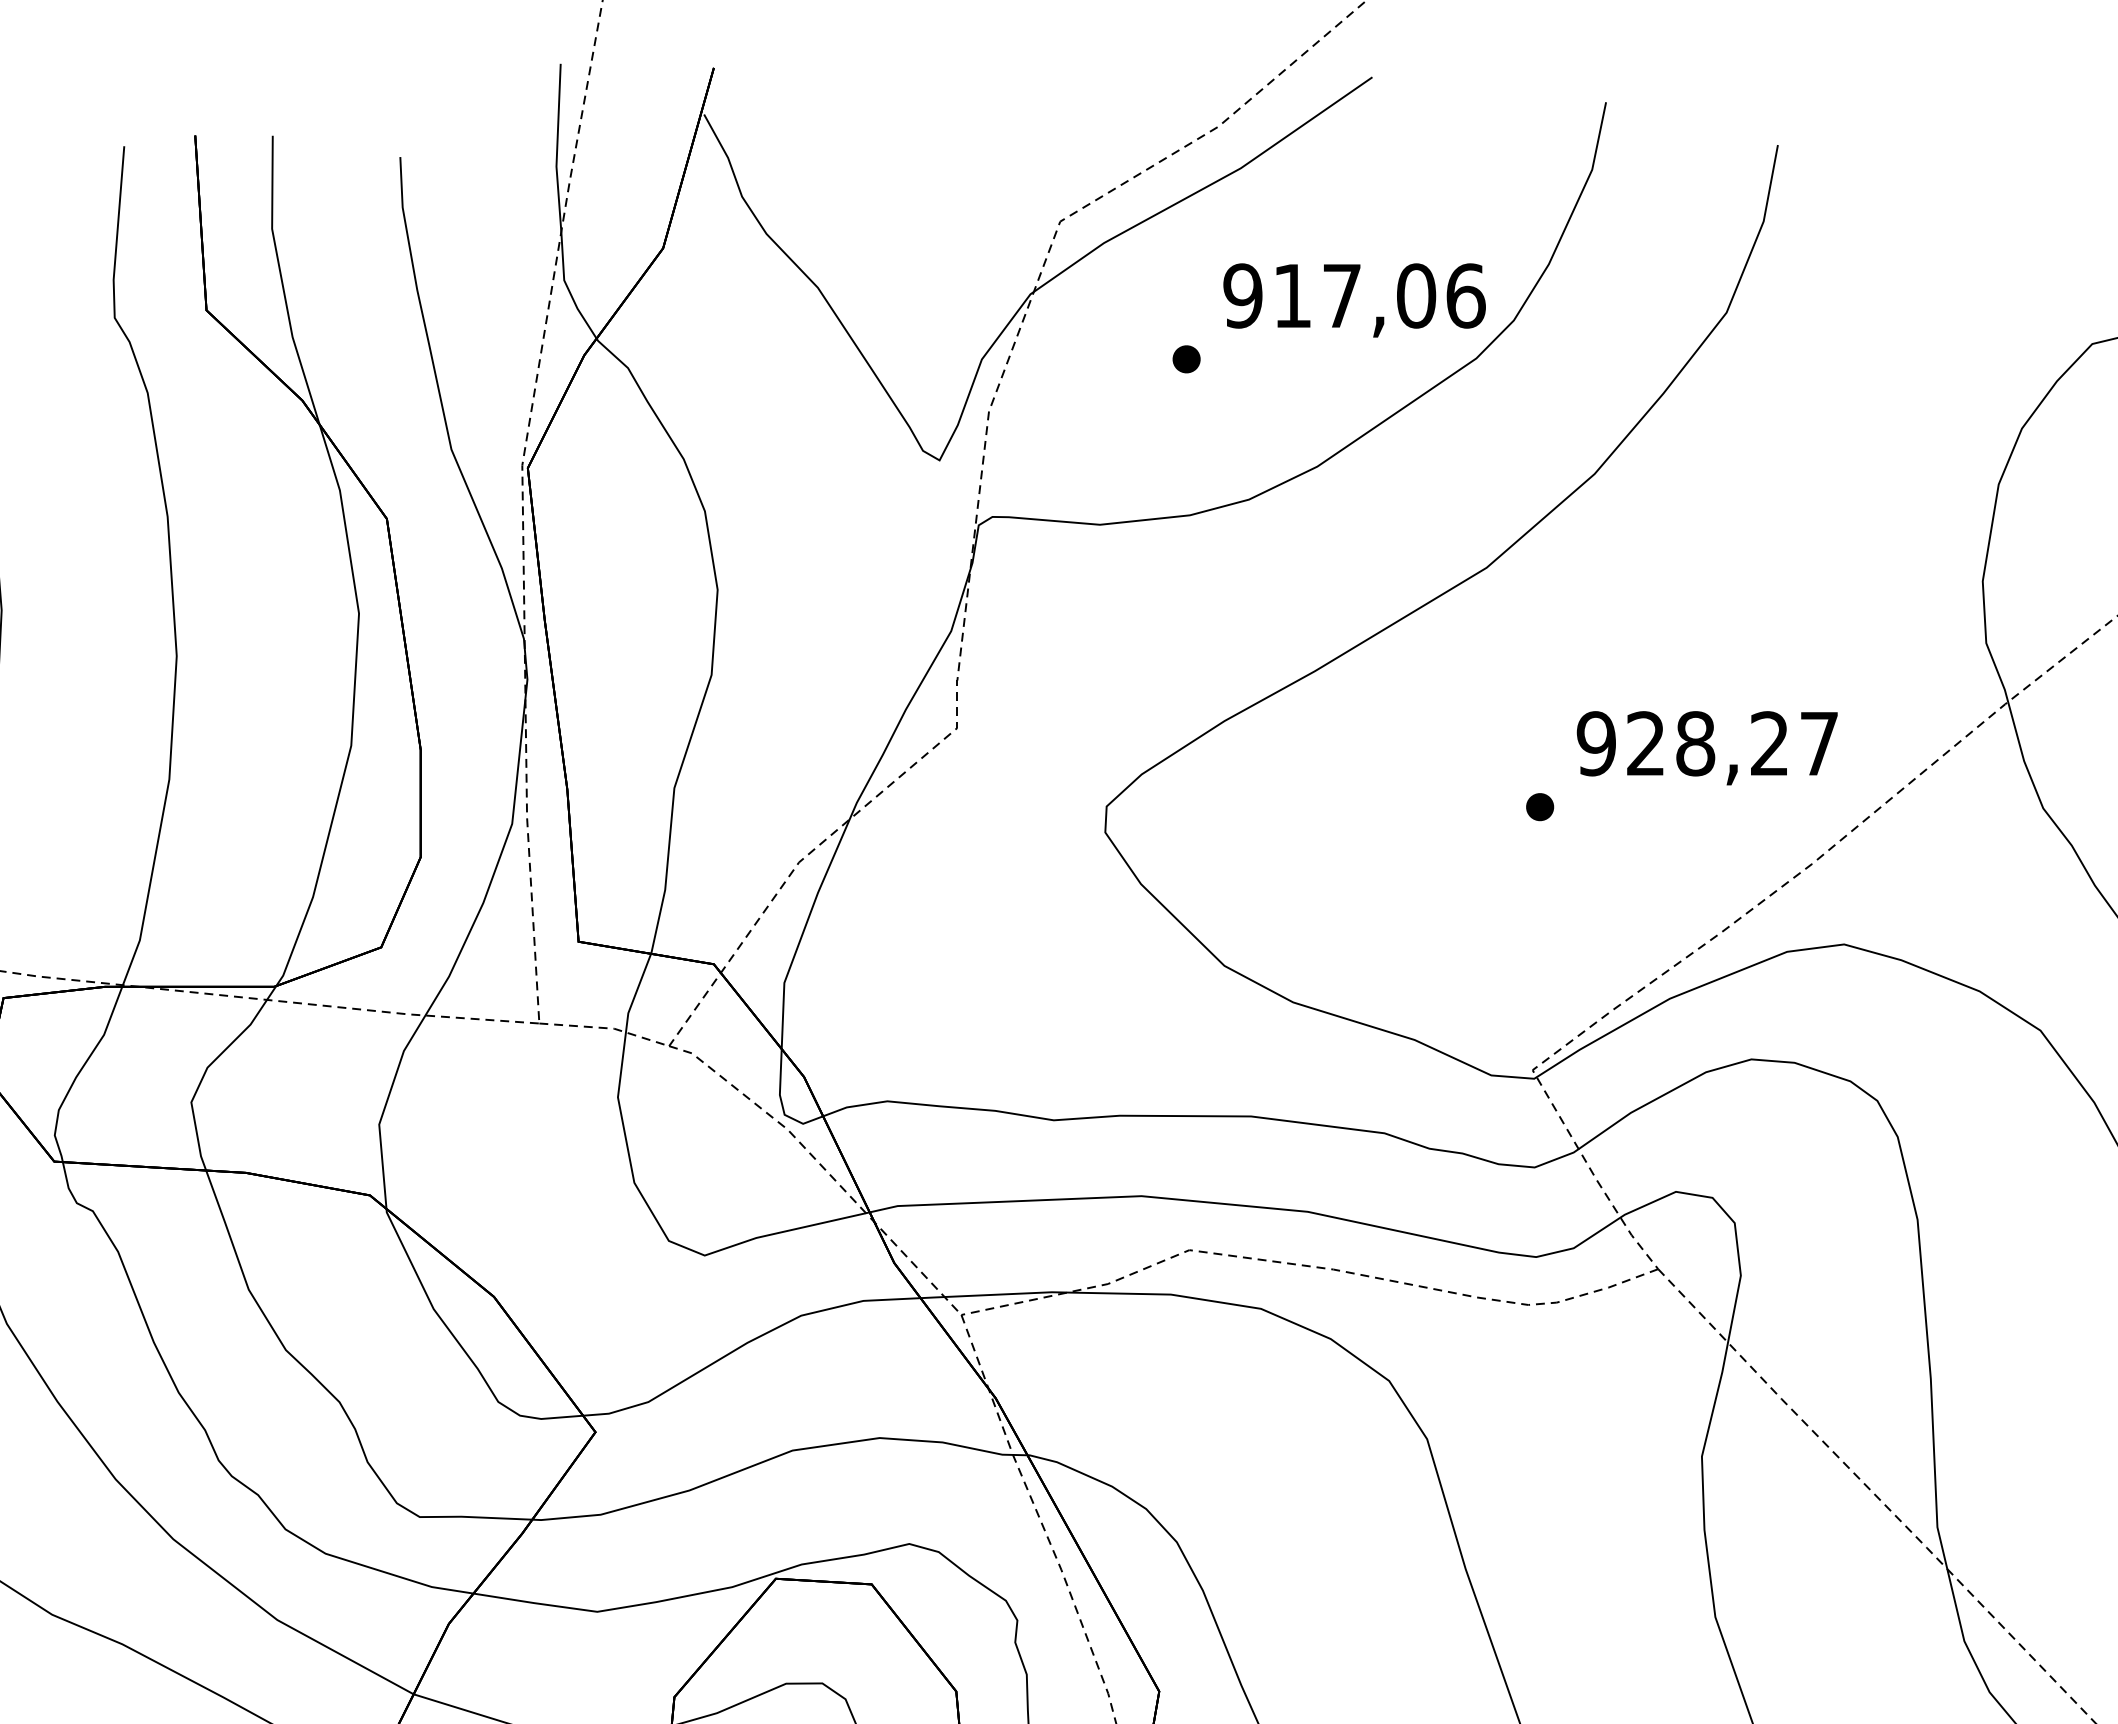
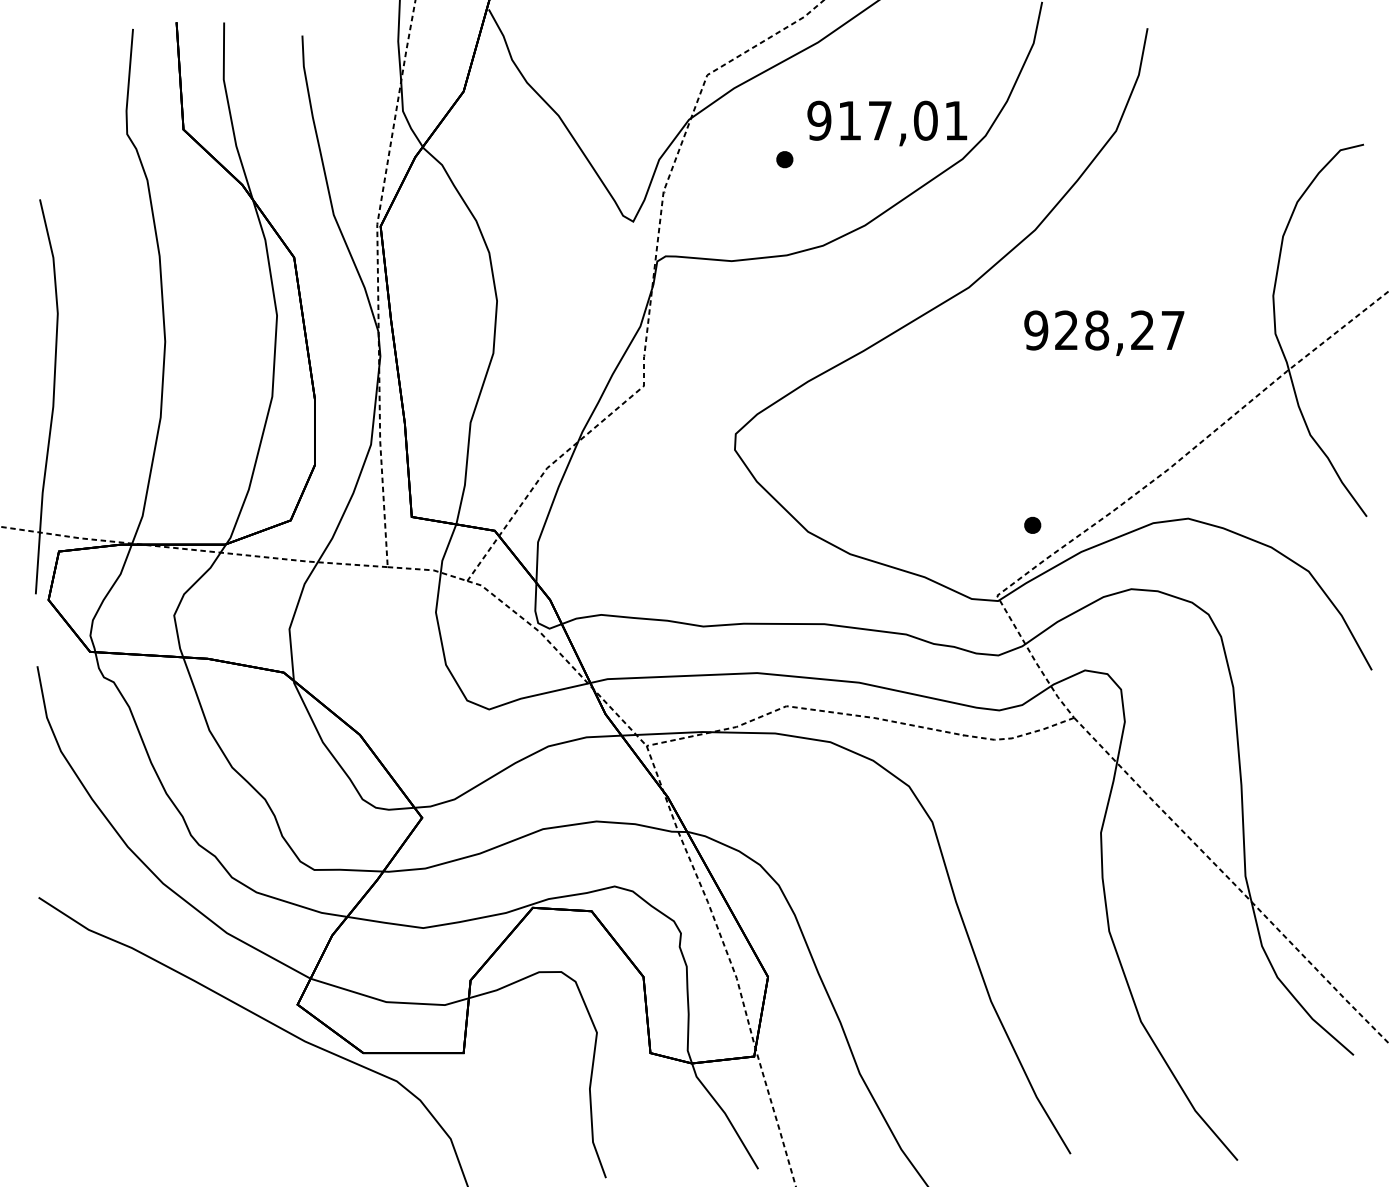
text: (1466, 295) -> (956, 120), 917,06 -> 917,01
text: (1707, 746) -> (1104, 332), moved
part: (1539, 805) -> (1032, 524), moved

